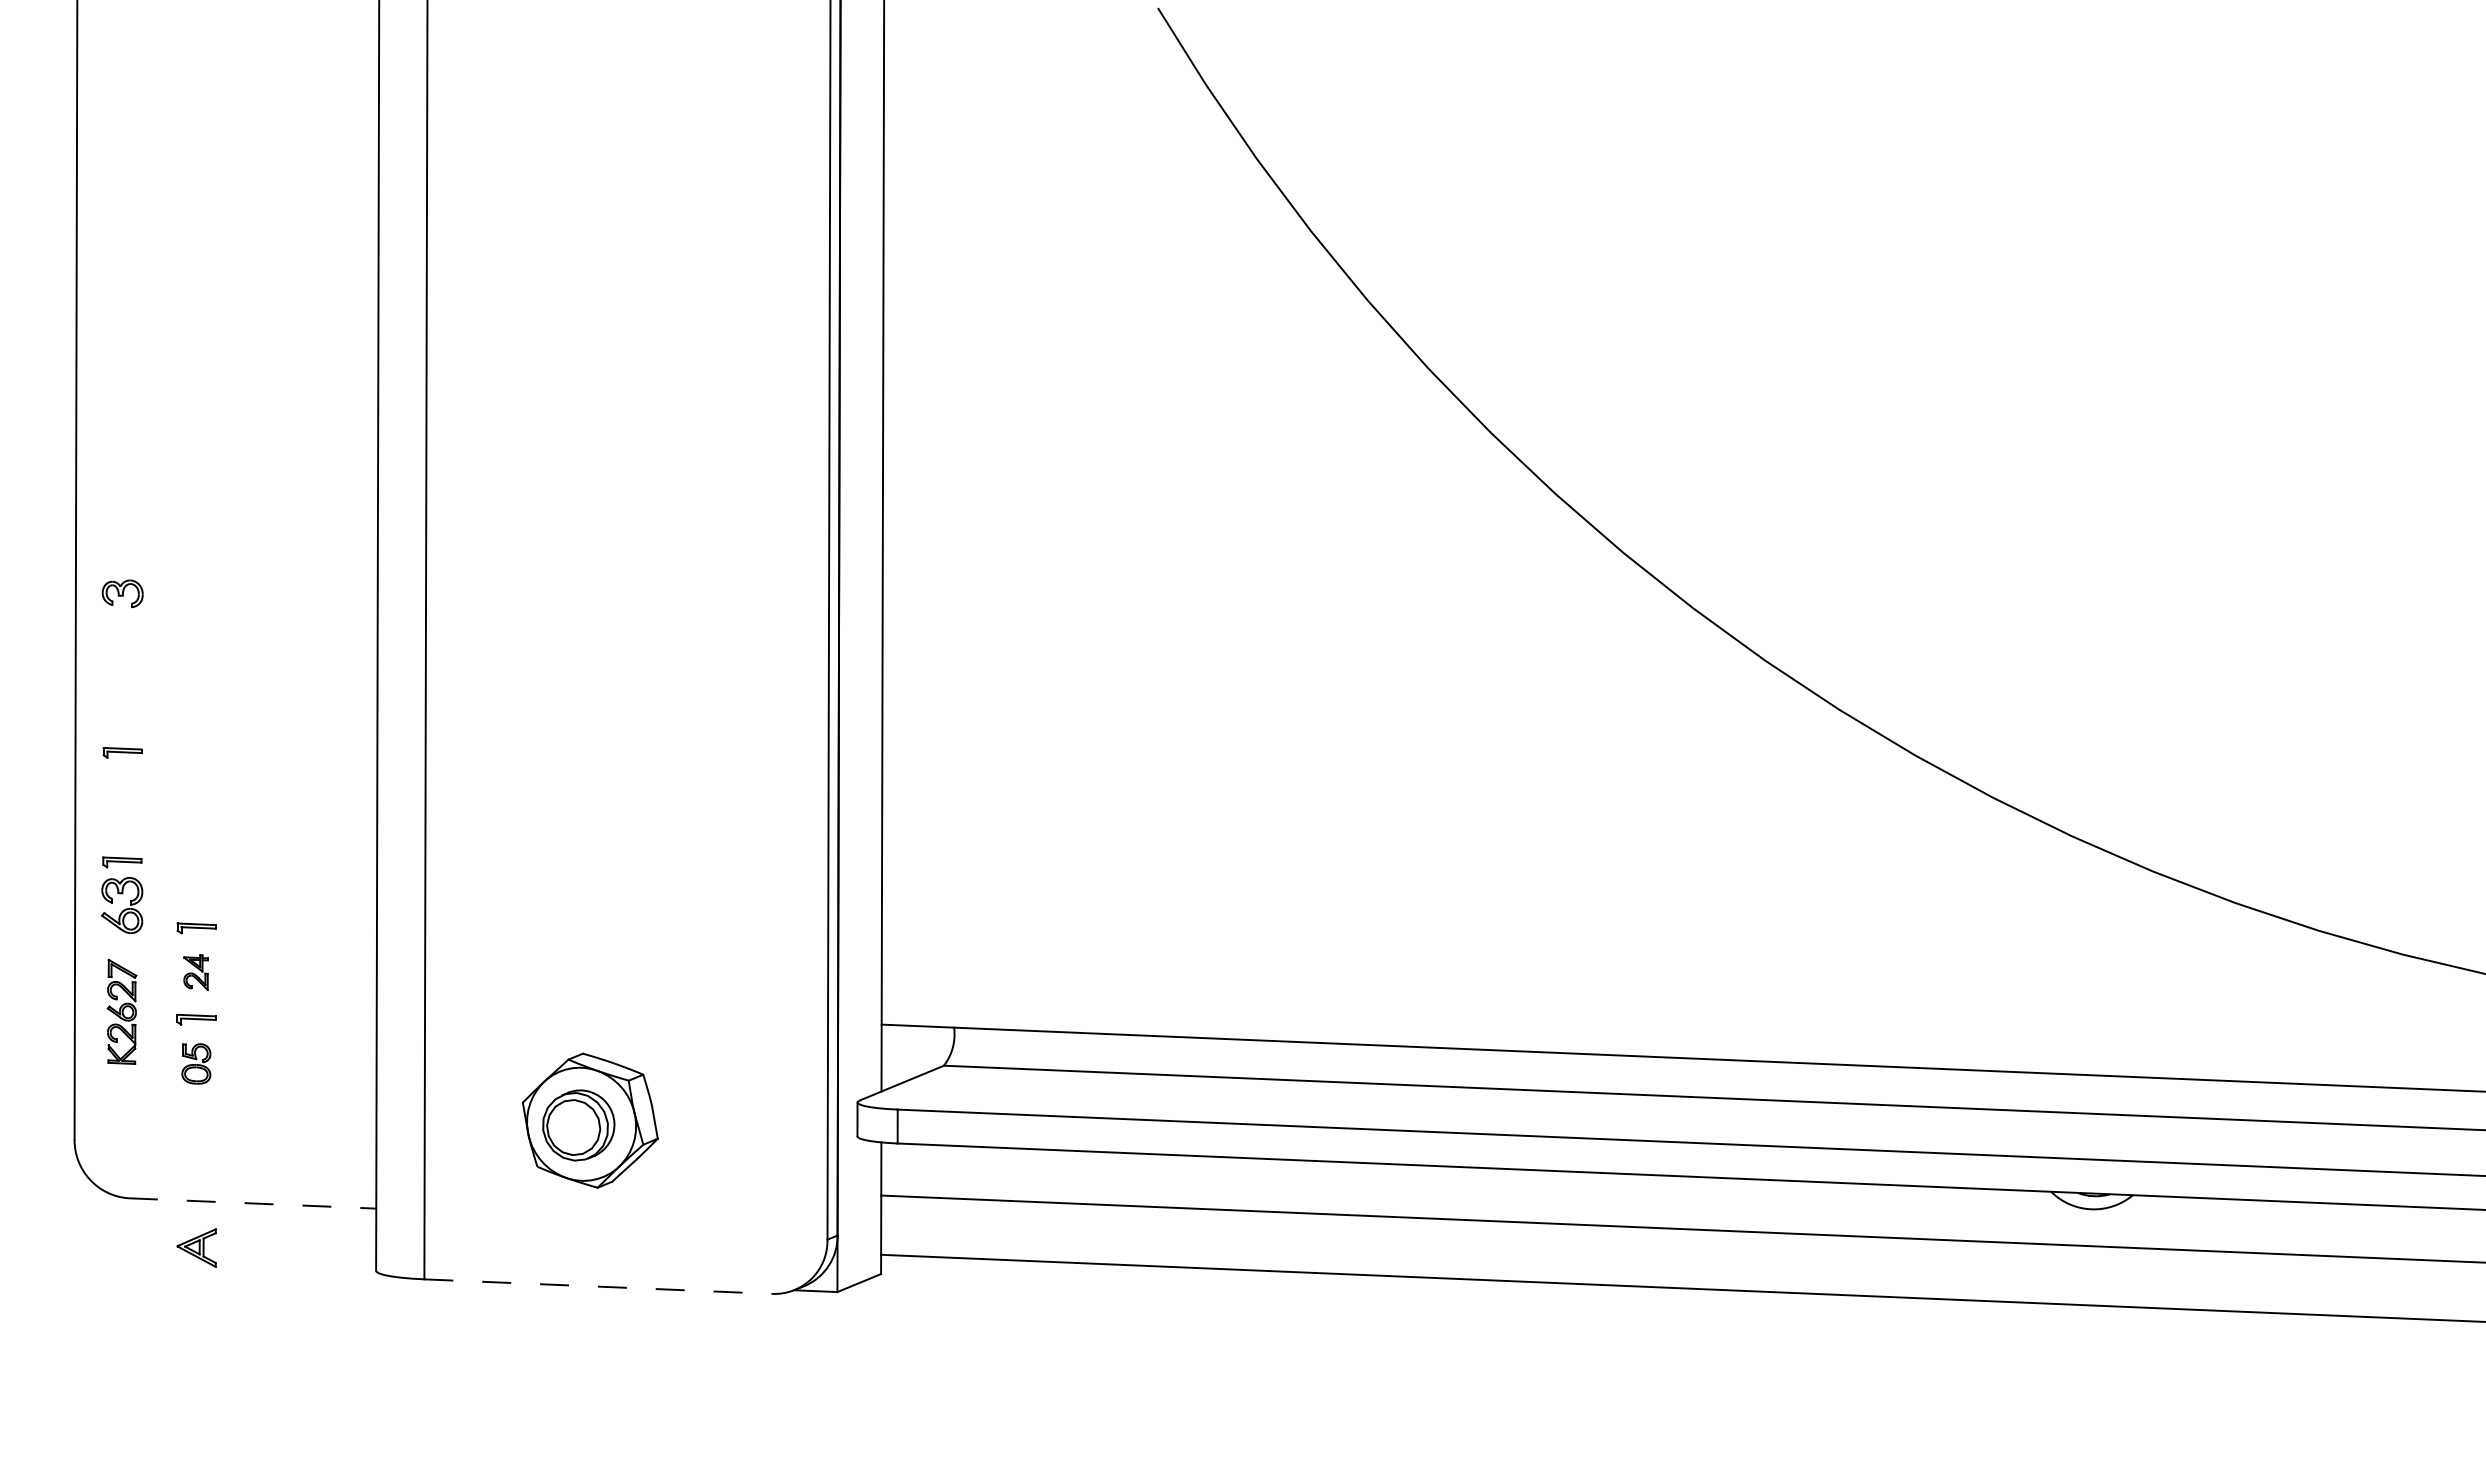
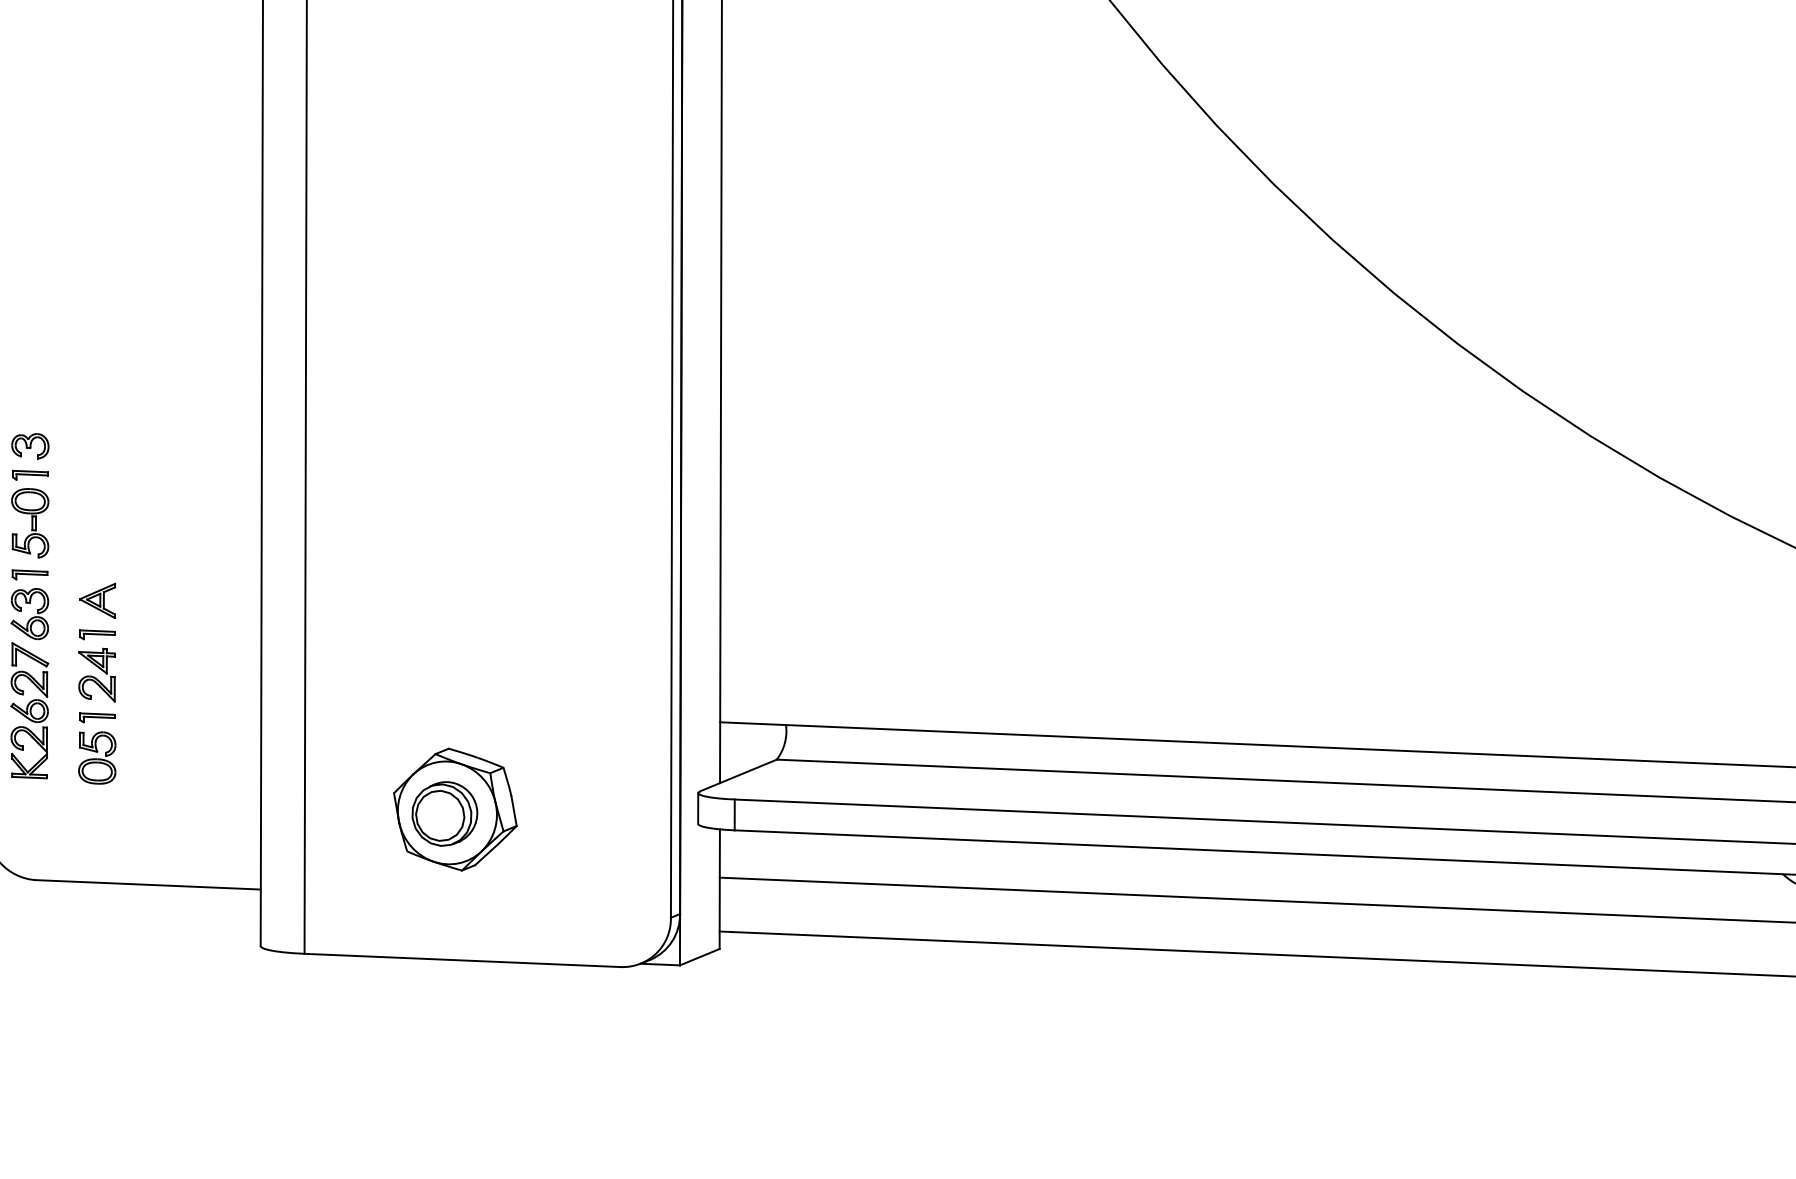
part: (122, 593) -> (30, 445), moved
part: (122, 805) -> (30, 523), added
part: (195, 972) -> (96, 674), size x1.67
part: (121, 1011) -> (29, 710), size x1.43
part: (196, 1063) -> (97, 757), size x1.43
line: (252, 1203) -> (148, 884), dashed -> solid
part: (196, 1247) -> (97, 600), moved
line: (599, 1286) -> (463, 960), dashed -> solid

